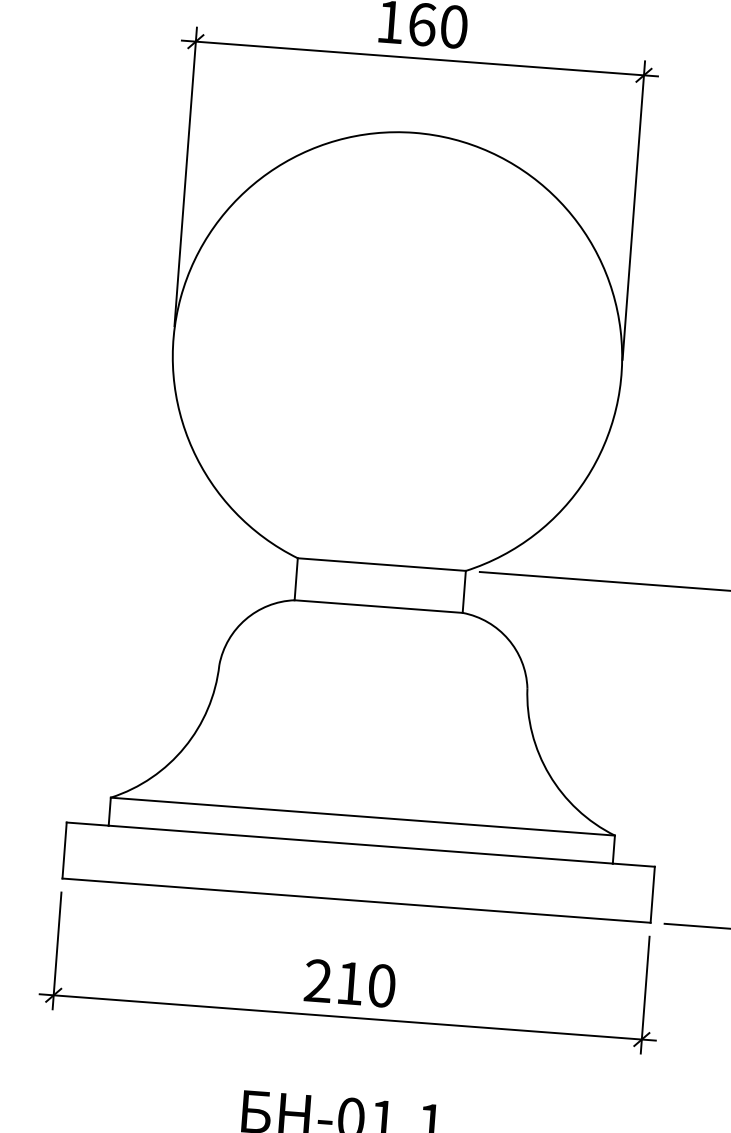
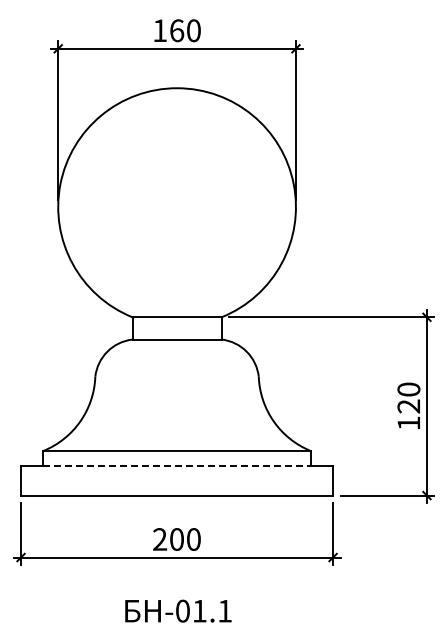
line: (361, 844) -> (177, 465), solid -> dashed
text: (349, 983) -> (176, 539), 210 -> 200

